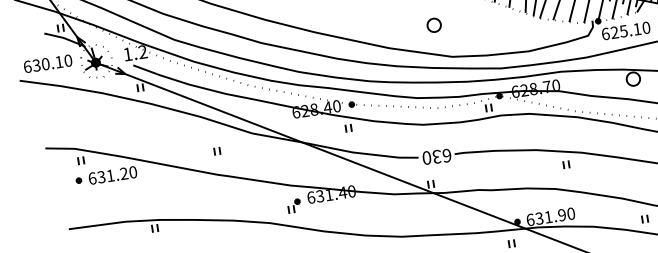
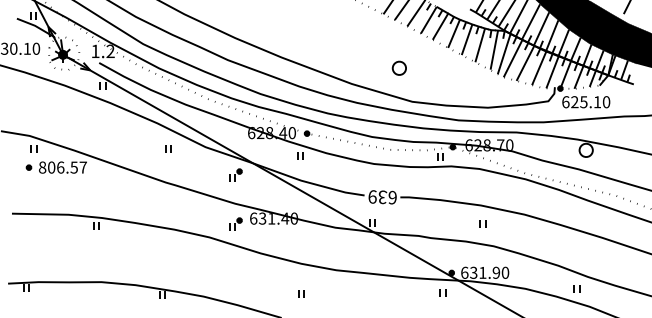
part: (217, 150) -> (168, 148), moved
part: (286, 156) -> (235, 174), added
text: (426, 157) -> (372, 196), 630 -> 639
part: (565, 164) -> (482, 223), moved
text: (112, 175) -> (62, 167), 631.20 -> 806.57

